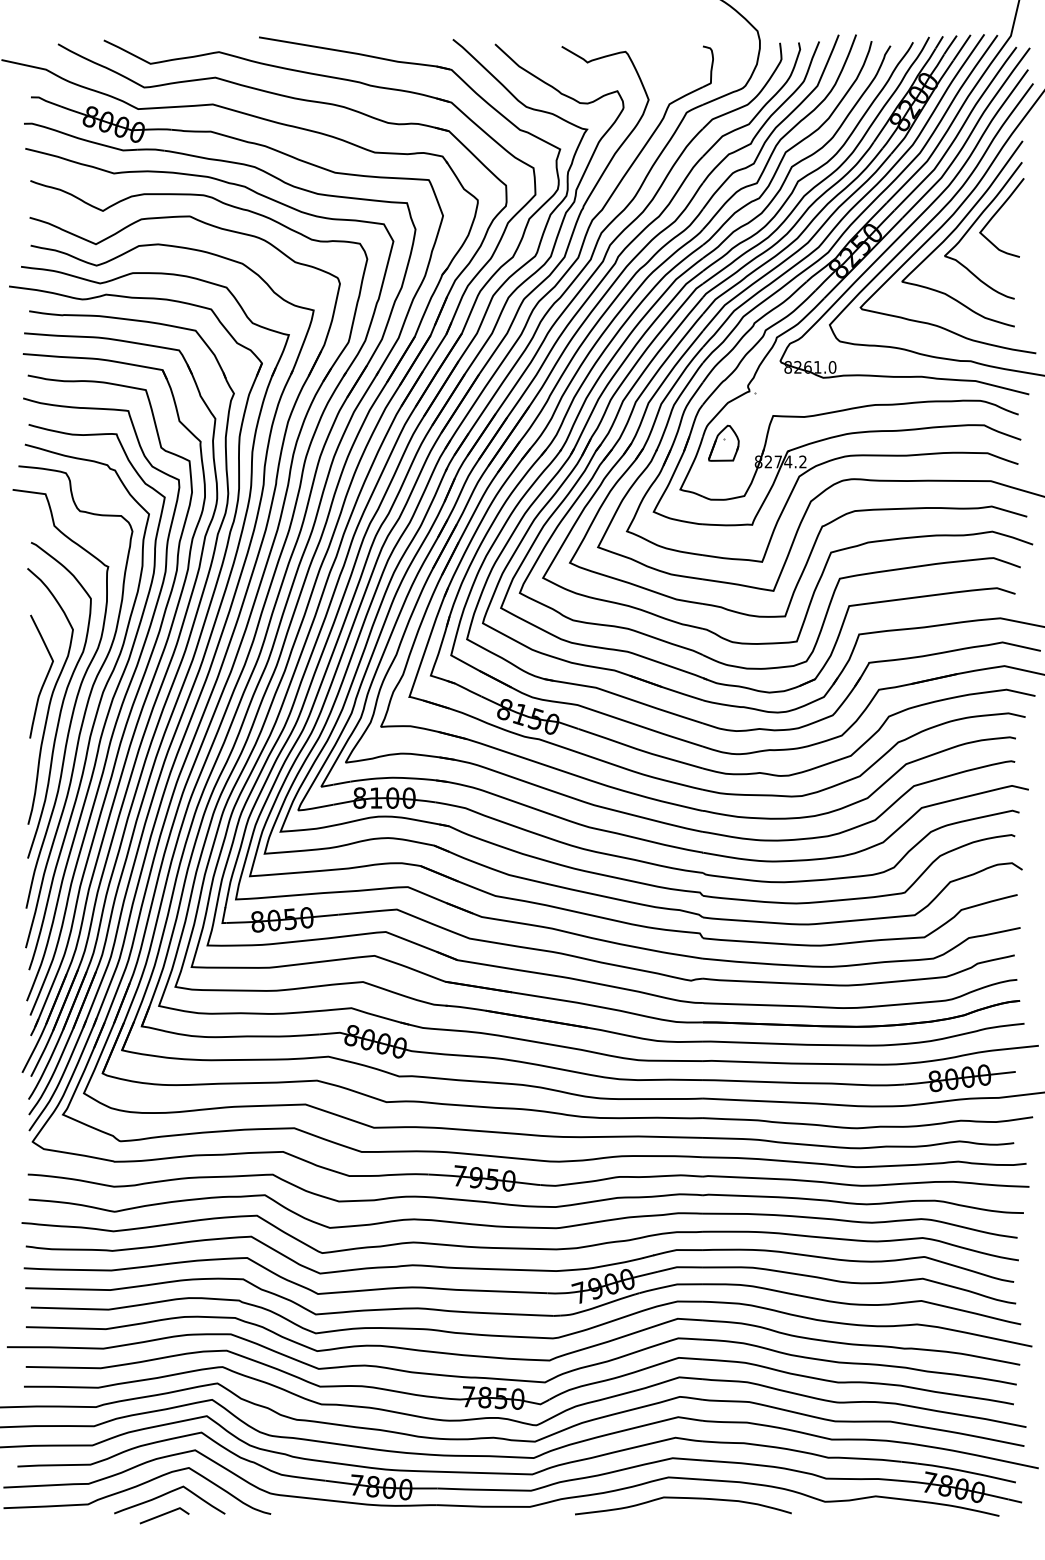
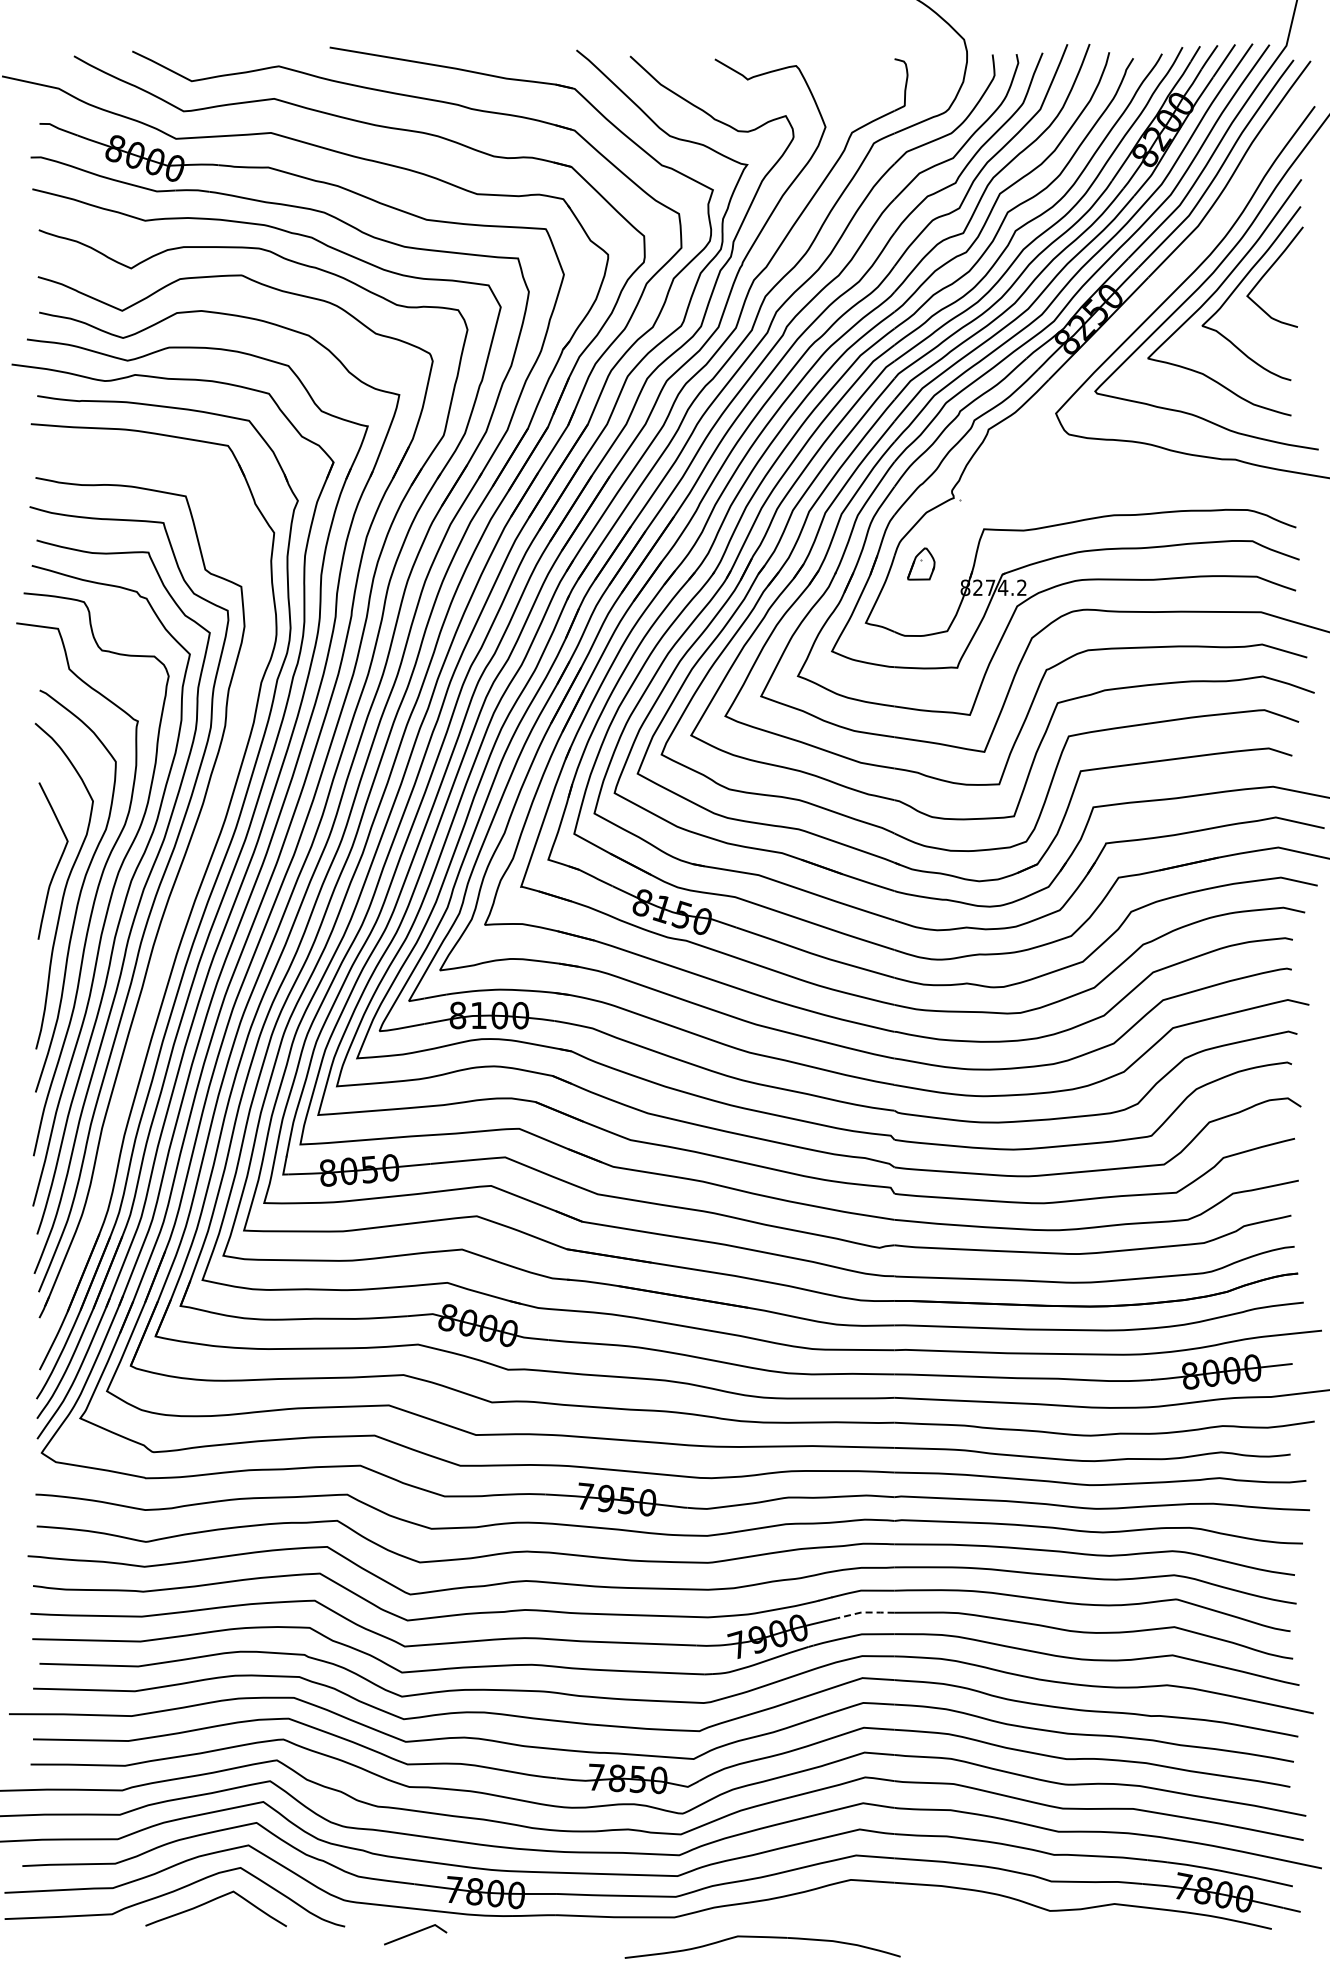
part: (904, 232) -> (1150, 295), removed
part: (724, 442) -> (921, 563), size x0.7
part: (137, 721) -> (174, 917), removed
line: (680, 1267) -> (865, 1612), solid -> dashed
part: (683, 1498) -> (762, 1937), moved
line: (164, 1514) -> (415, 1933), moved

